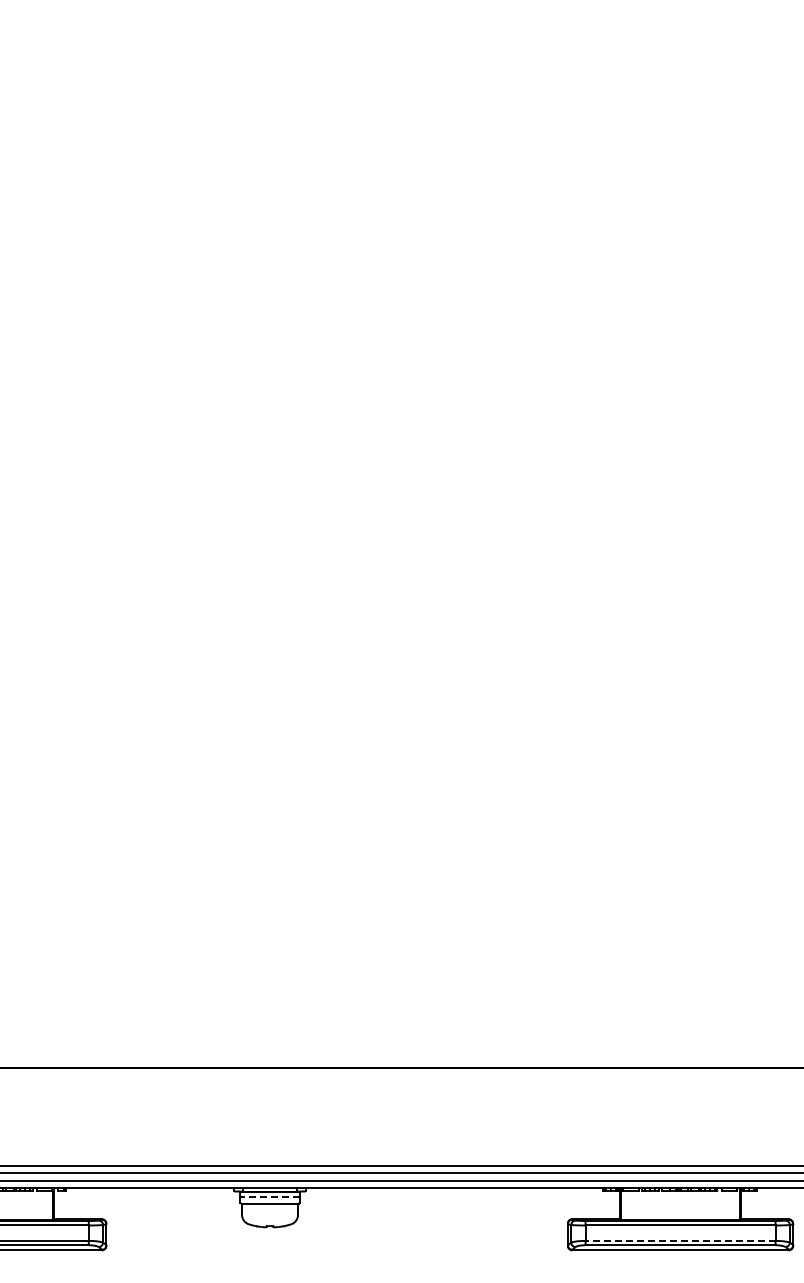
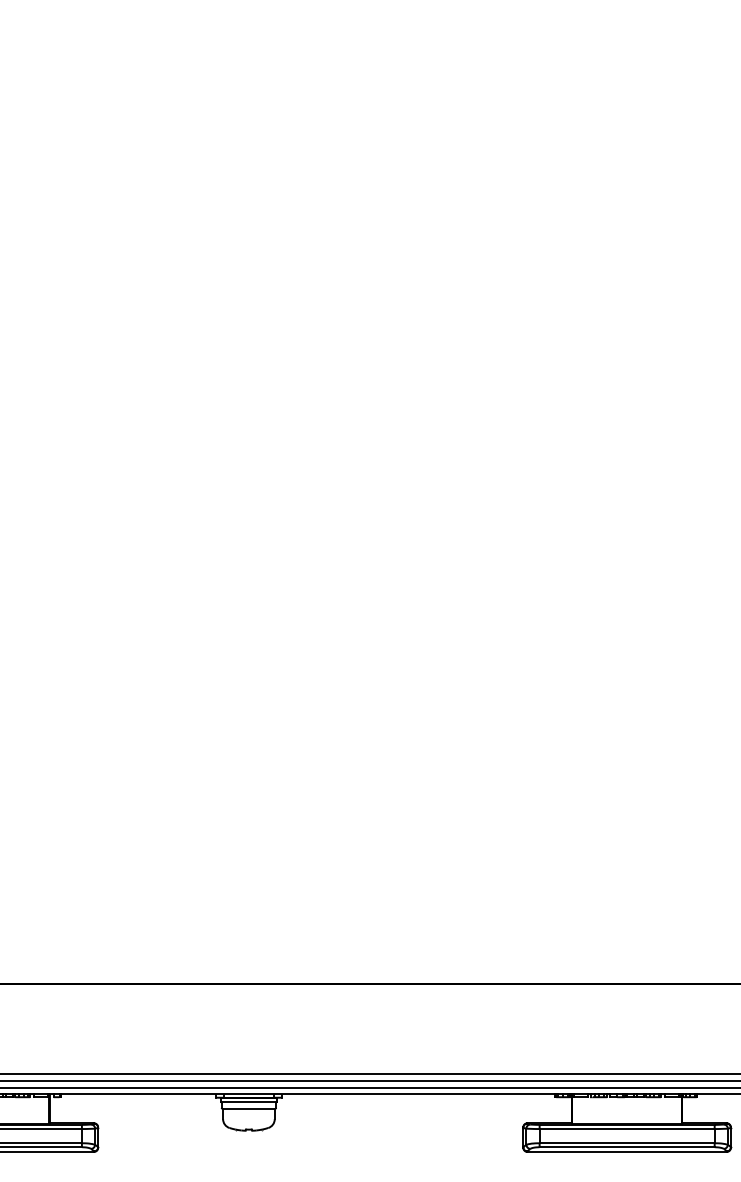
line: (269, 1196) -> (248, 1102), dashed -> solid
line: (680, 1240) -> (627, 1142), dashed -> solid

